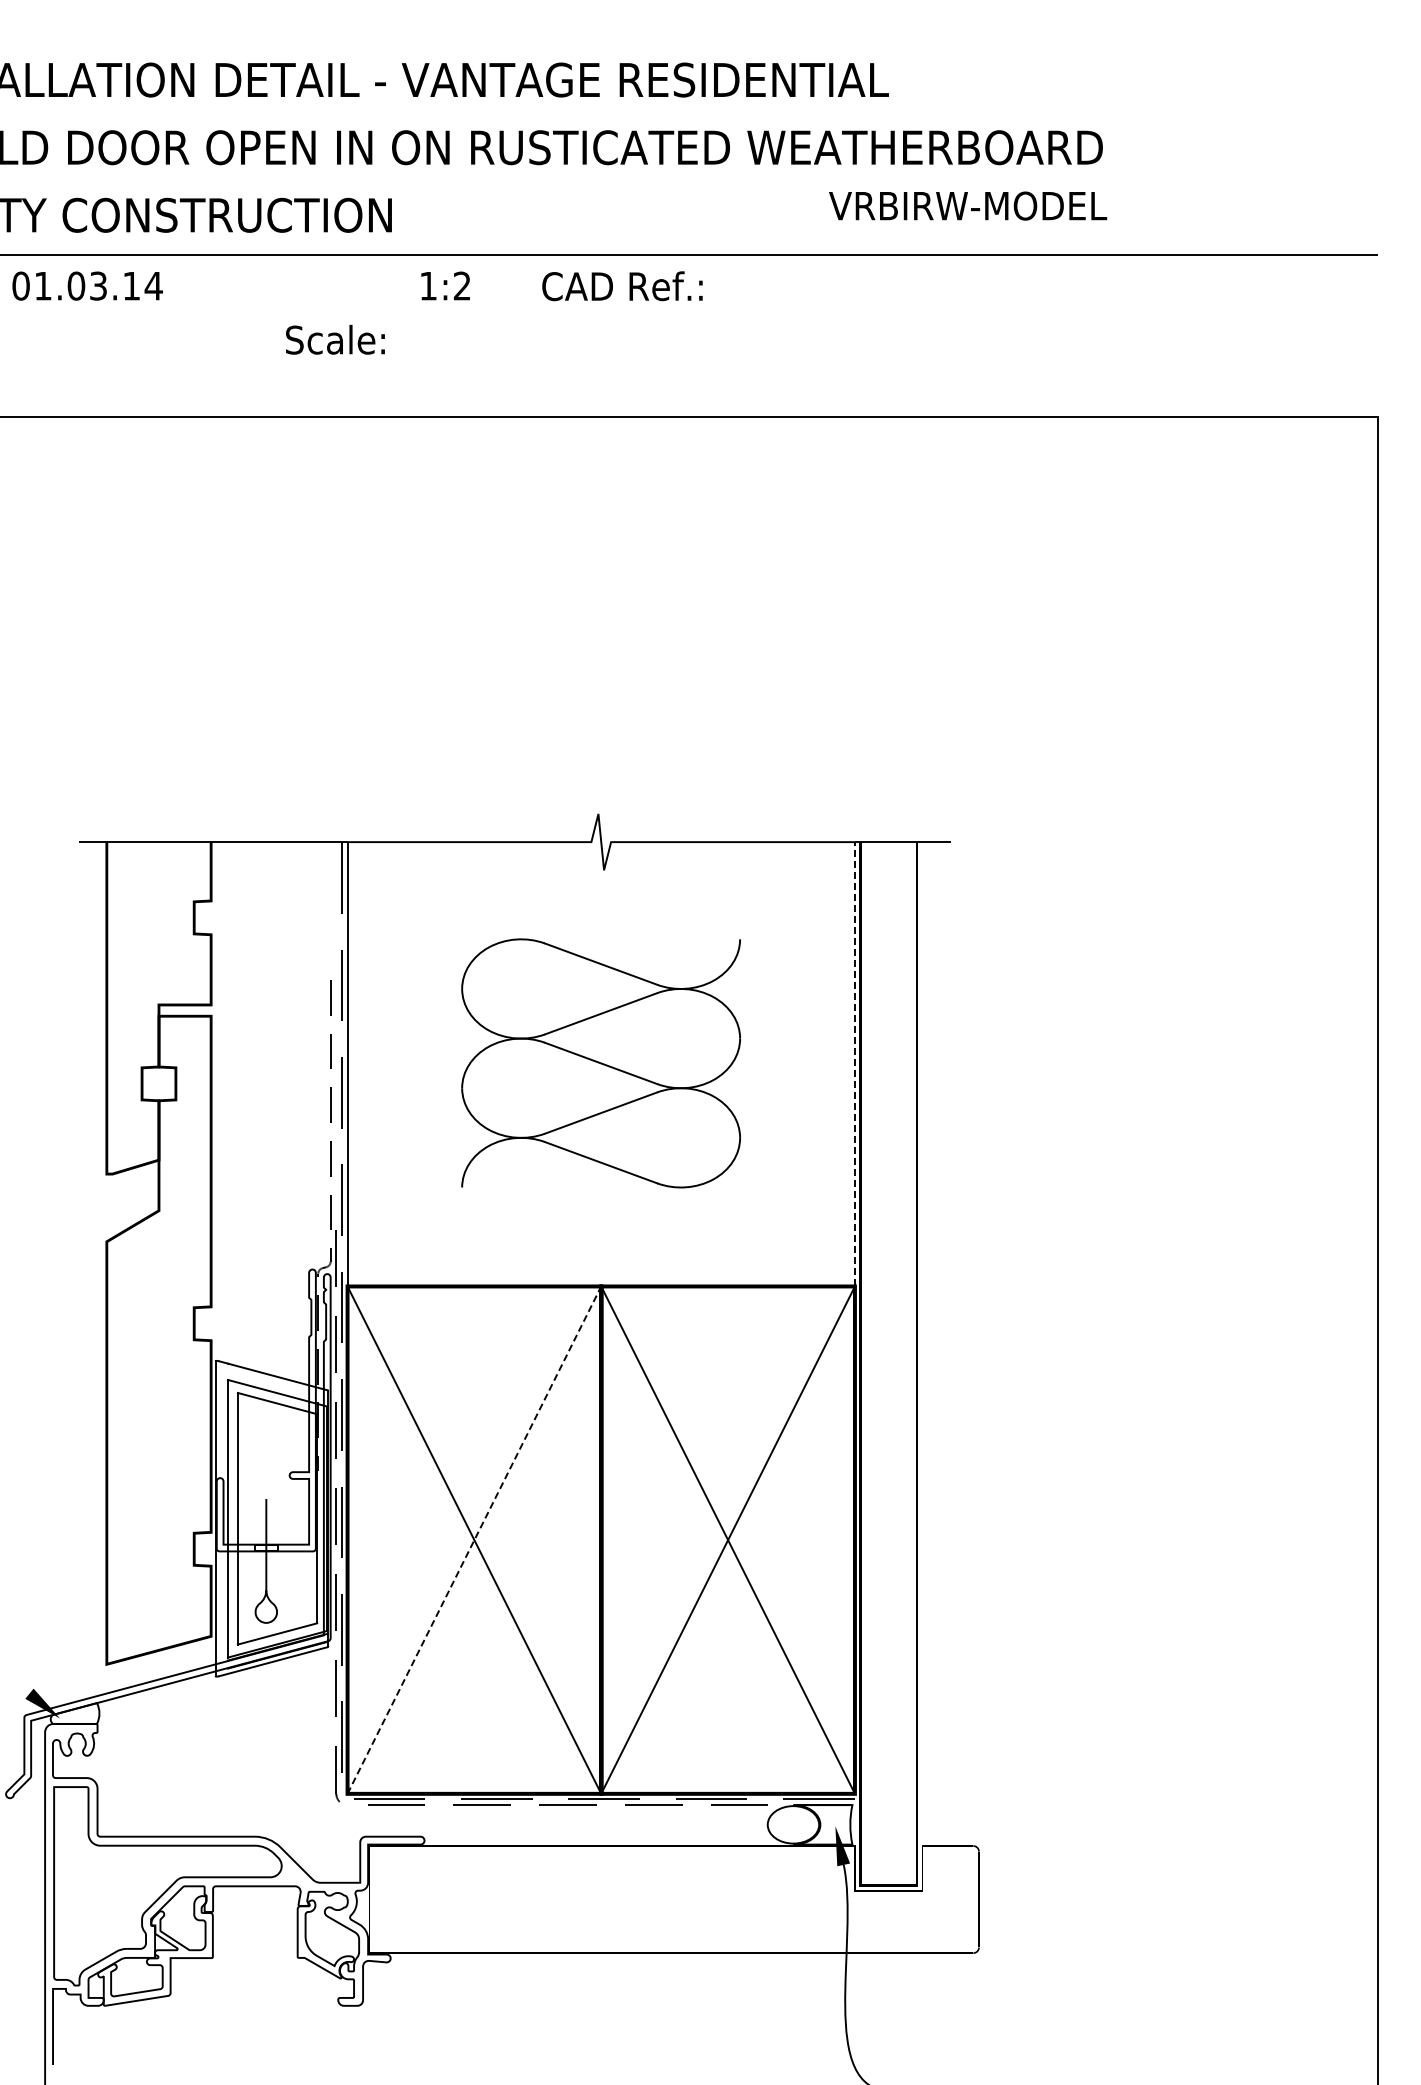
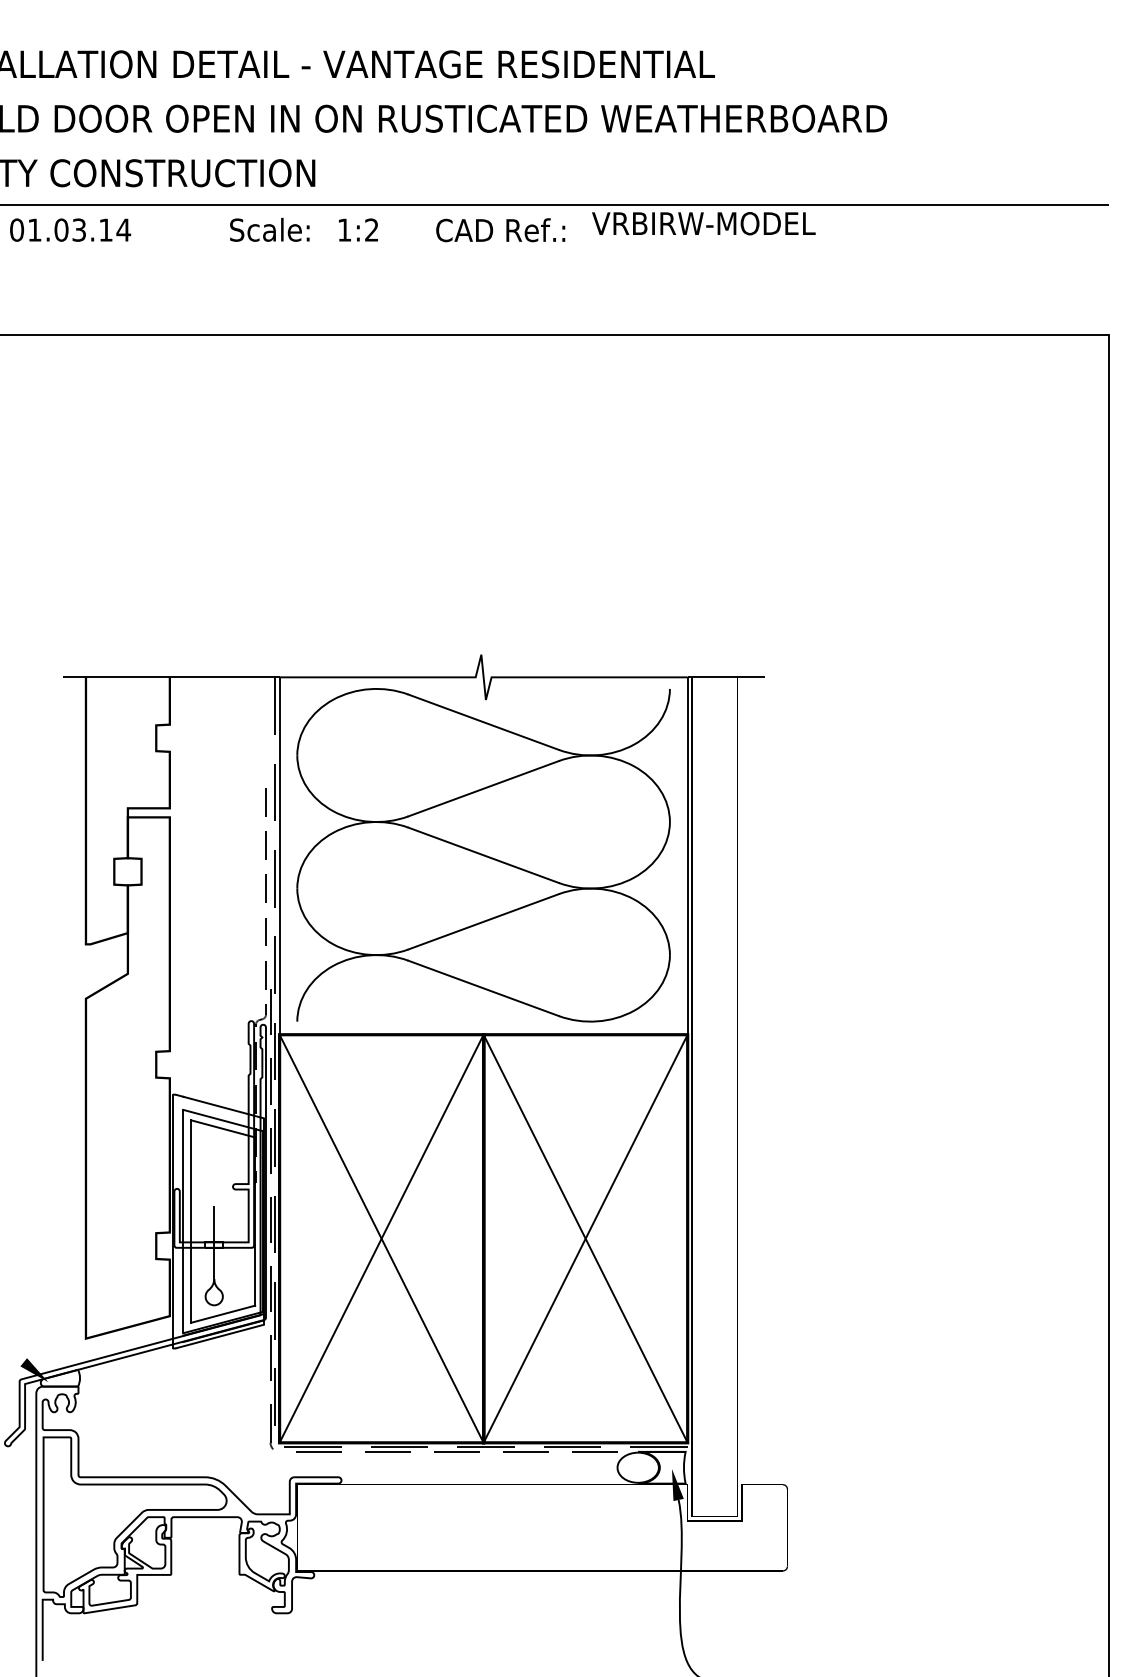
text: (968, 205) -> (704, 223), moved
text: (335, 339) -> (269, 229), moved
part: (600, 1063) -> (483, 855), size x1.67
line: (854, 1063) -> (687, 855), dashed -> solid
line: (474, 1540) -> (381, 1239), dashed -> solid

